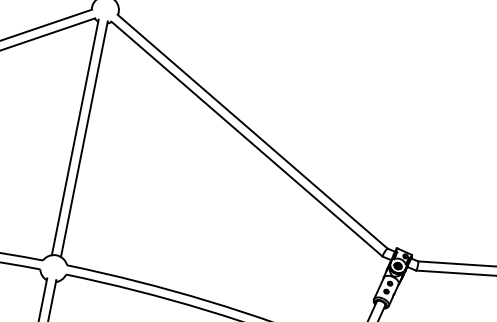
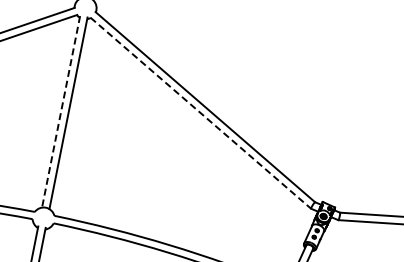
line: (75, 137) -> (61, 111), solid -> dashed
line: (246, 139) -> (200, 113), solid -> dashed

